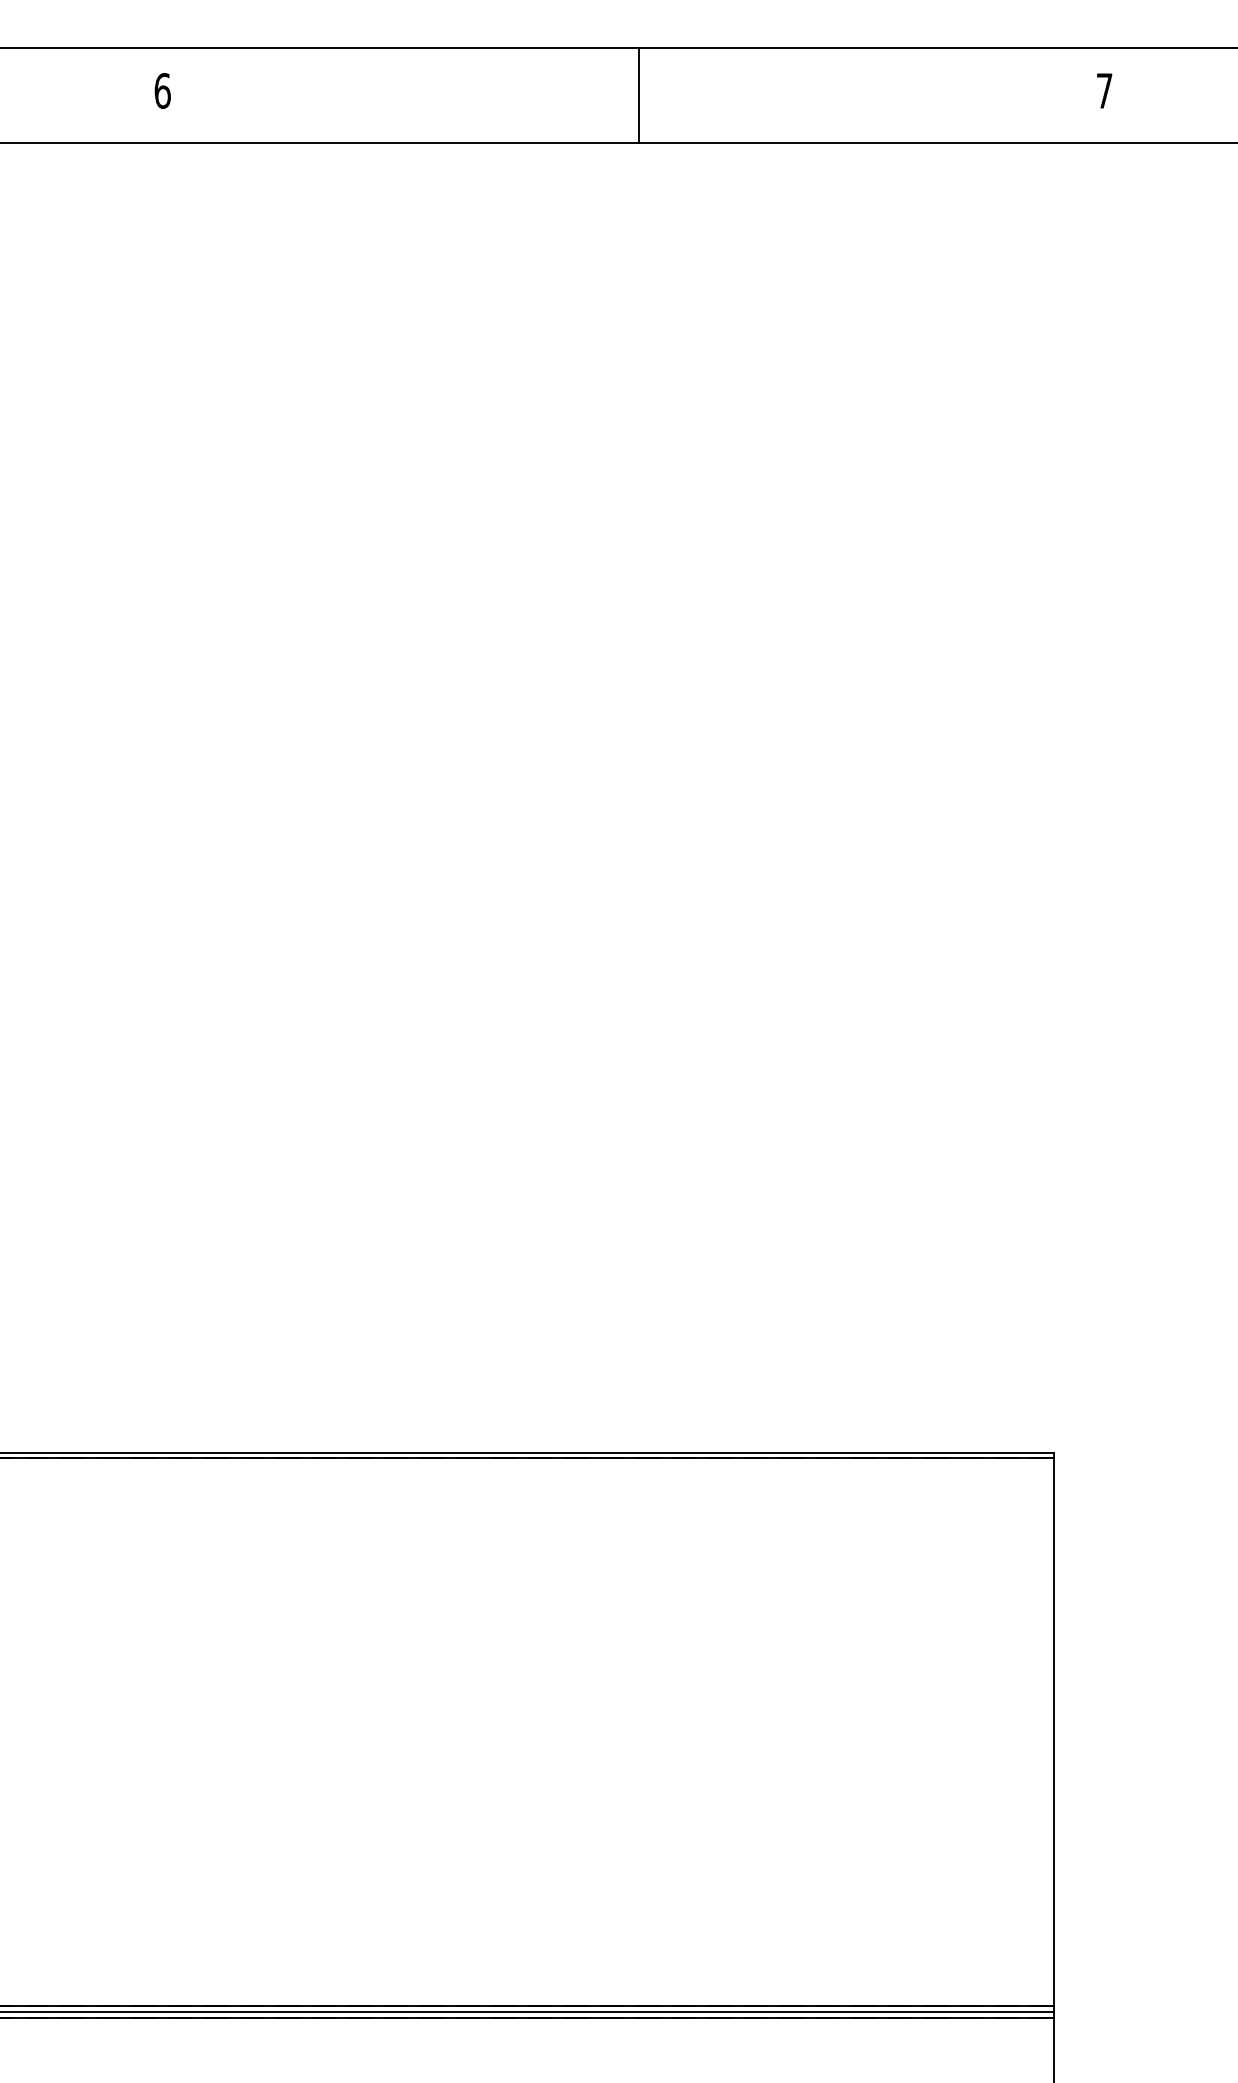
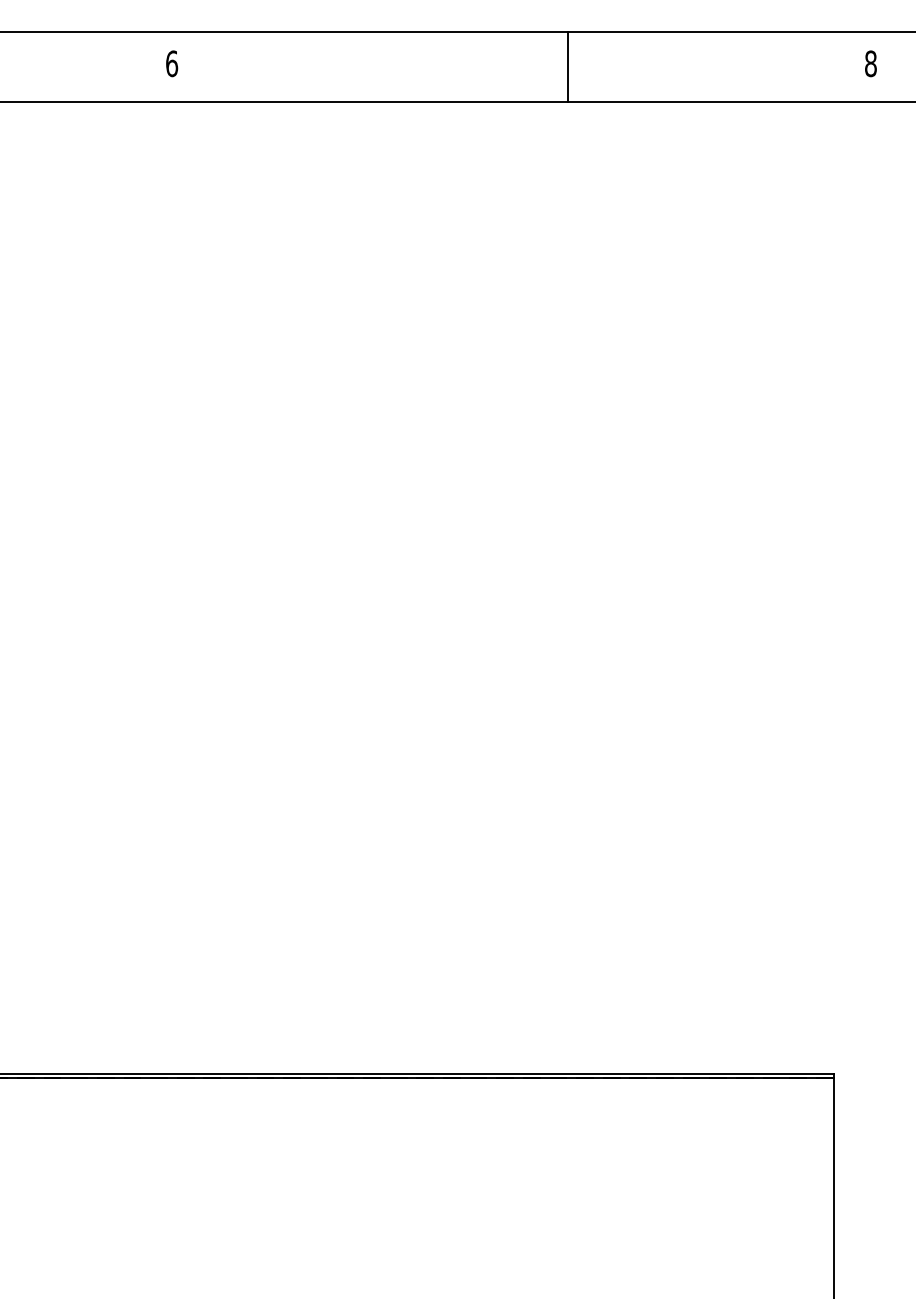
text: (1104, 90) -> (870, 63), 7 -> 8
line: (639, 95) -> (568, 67), moved

